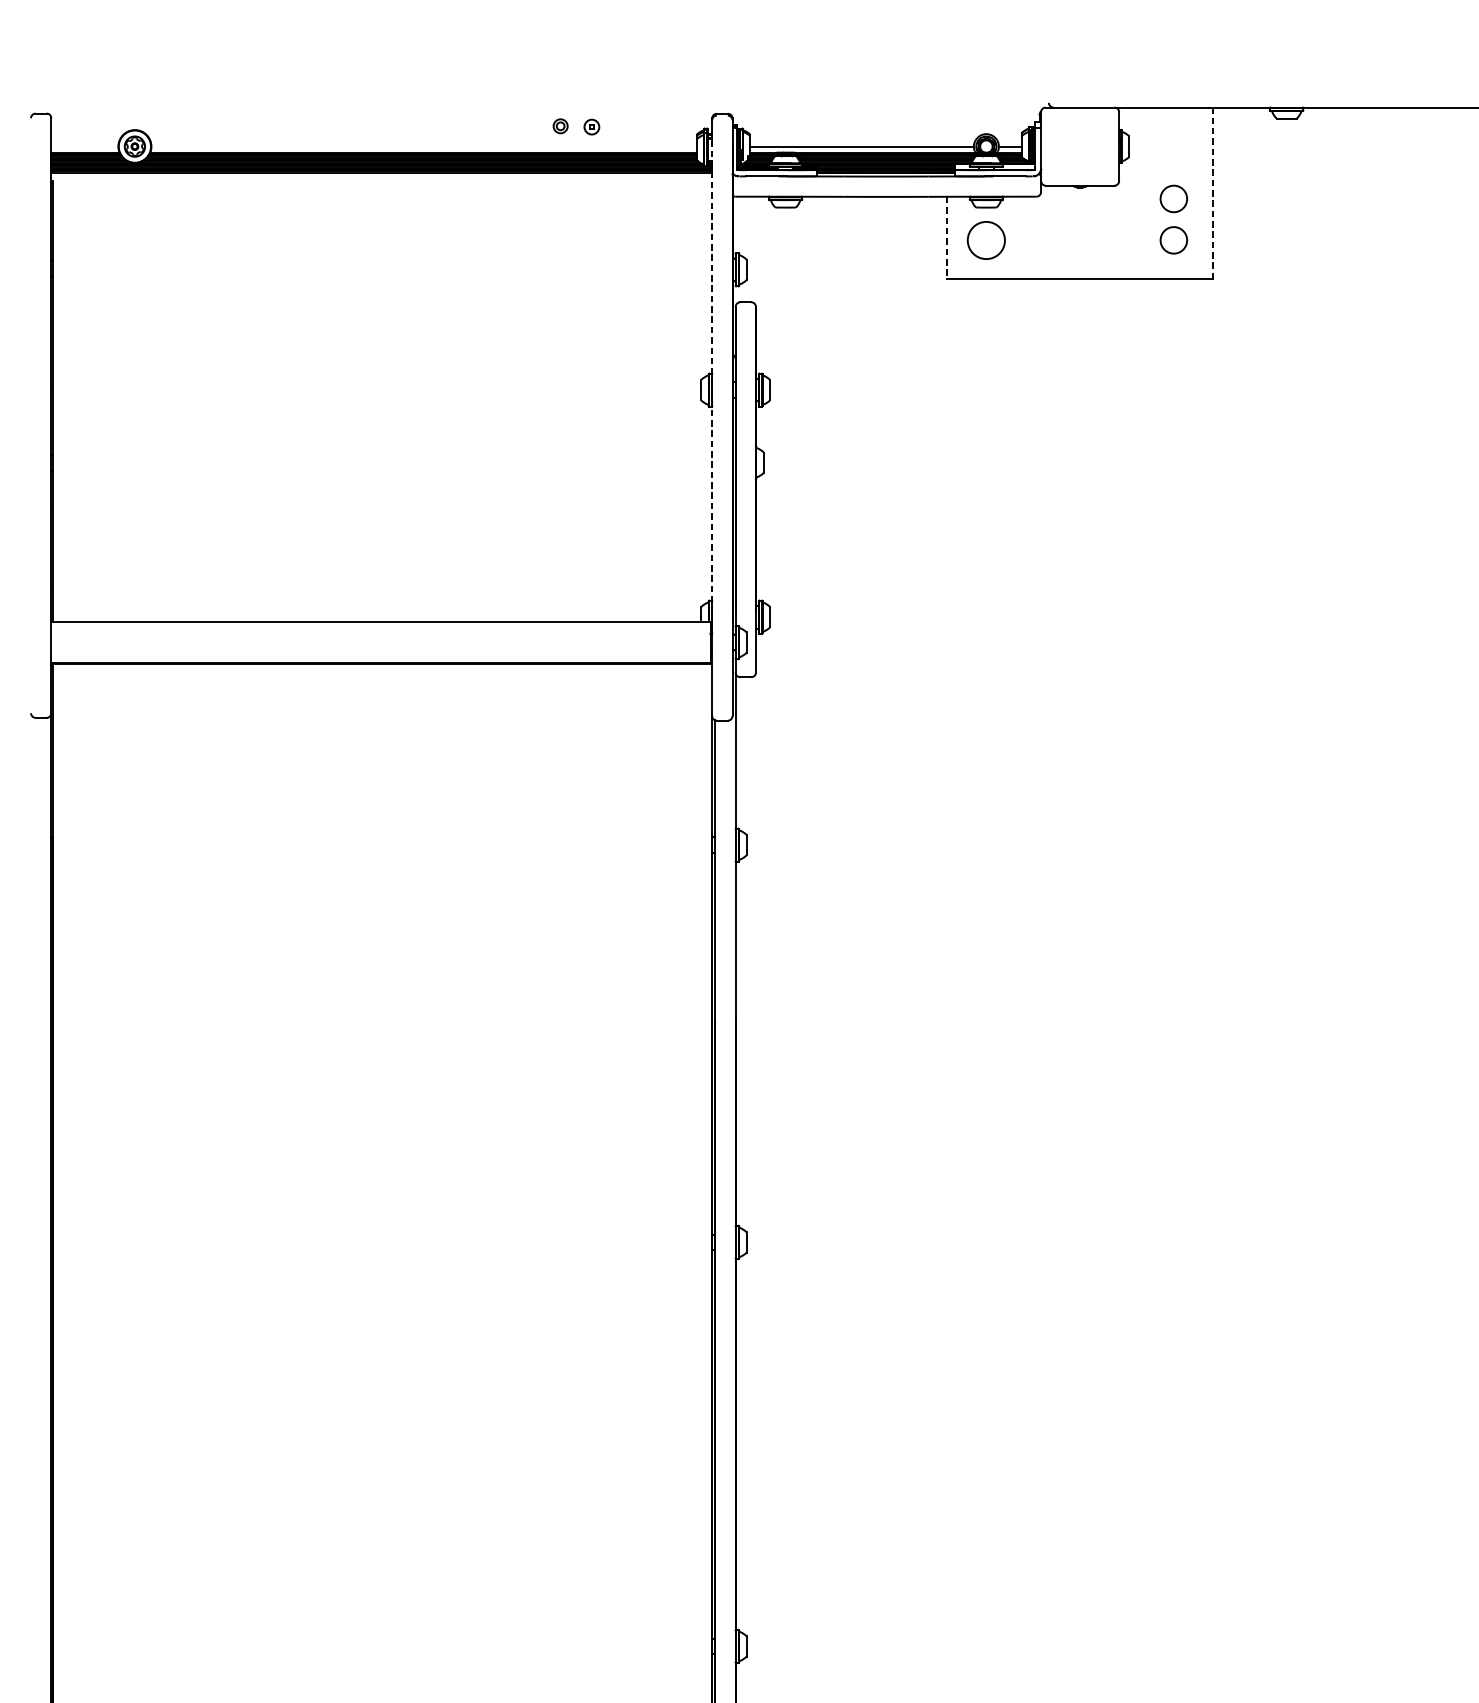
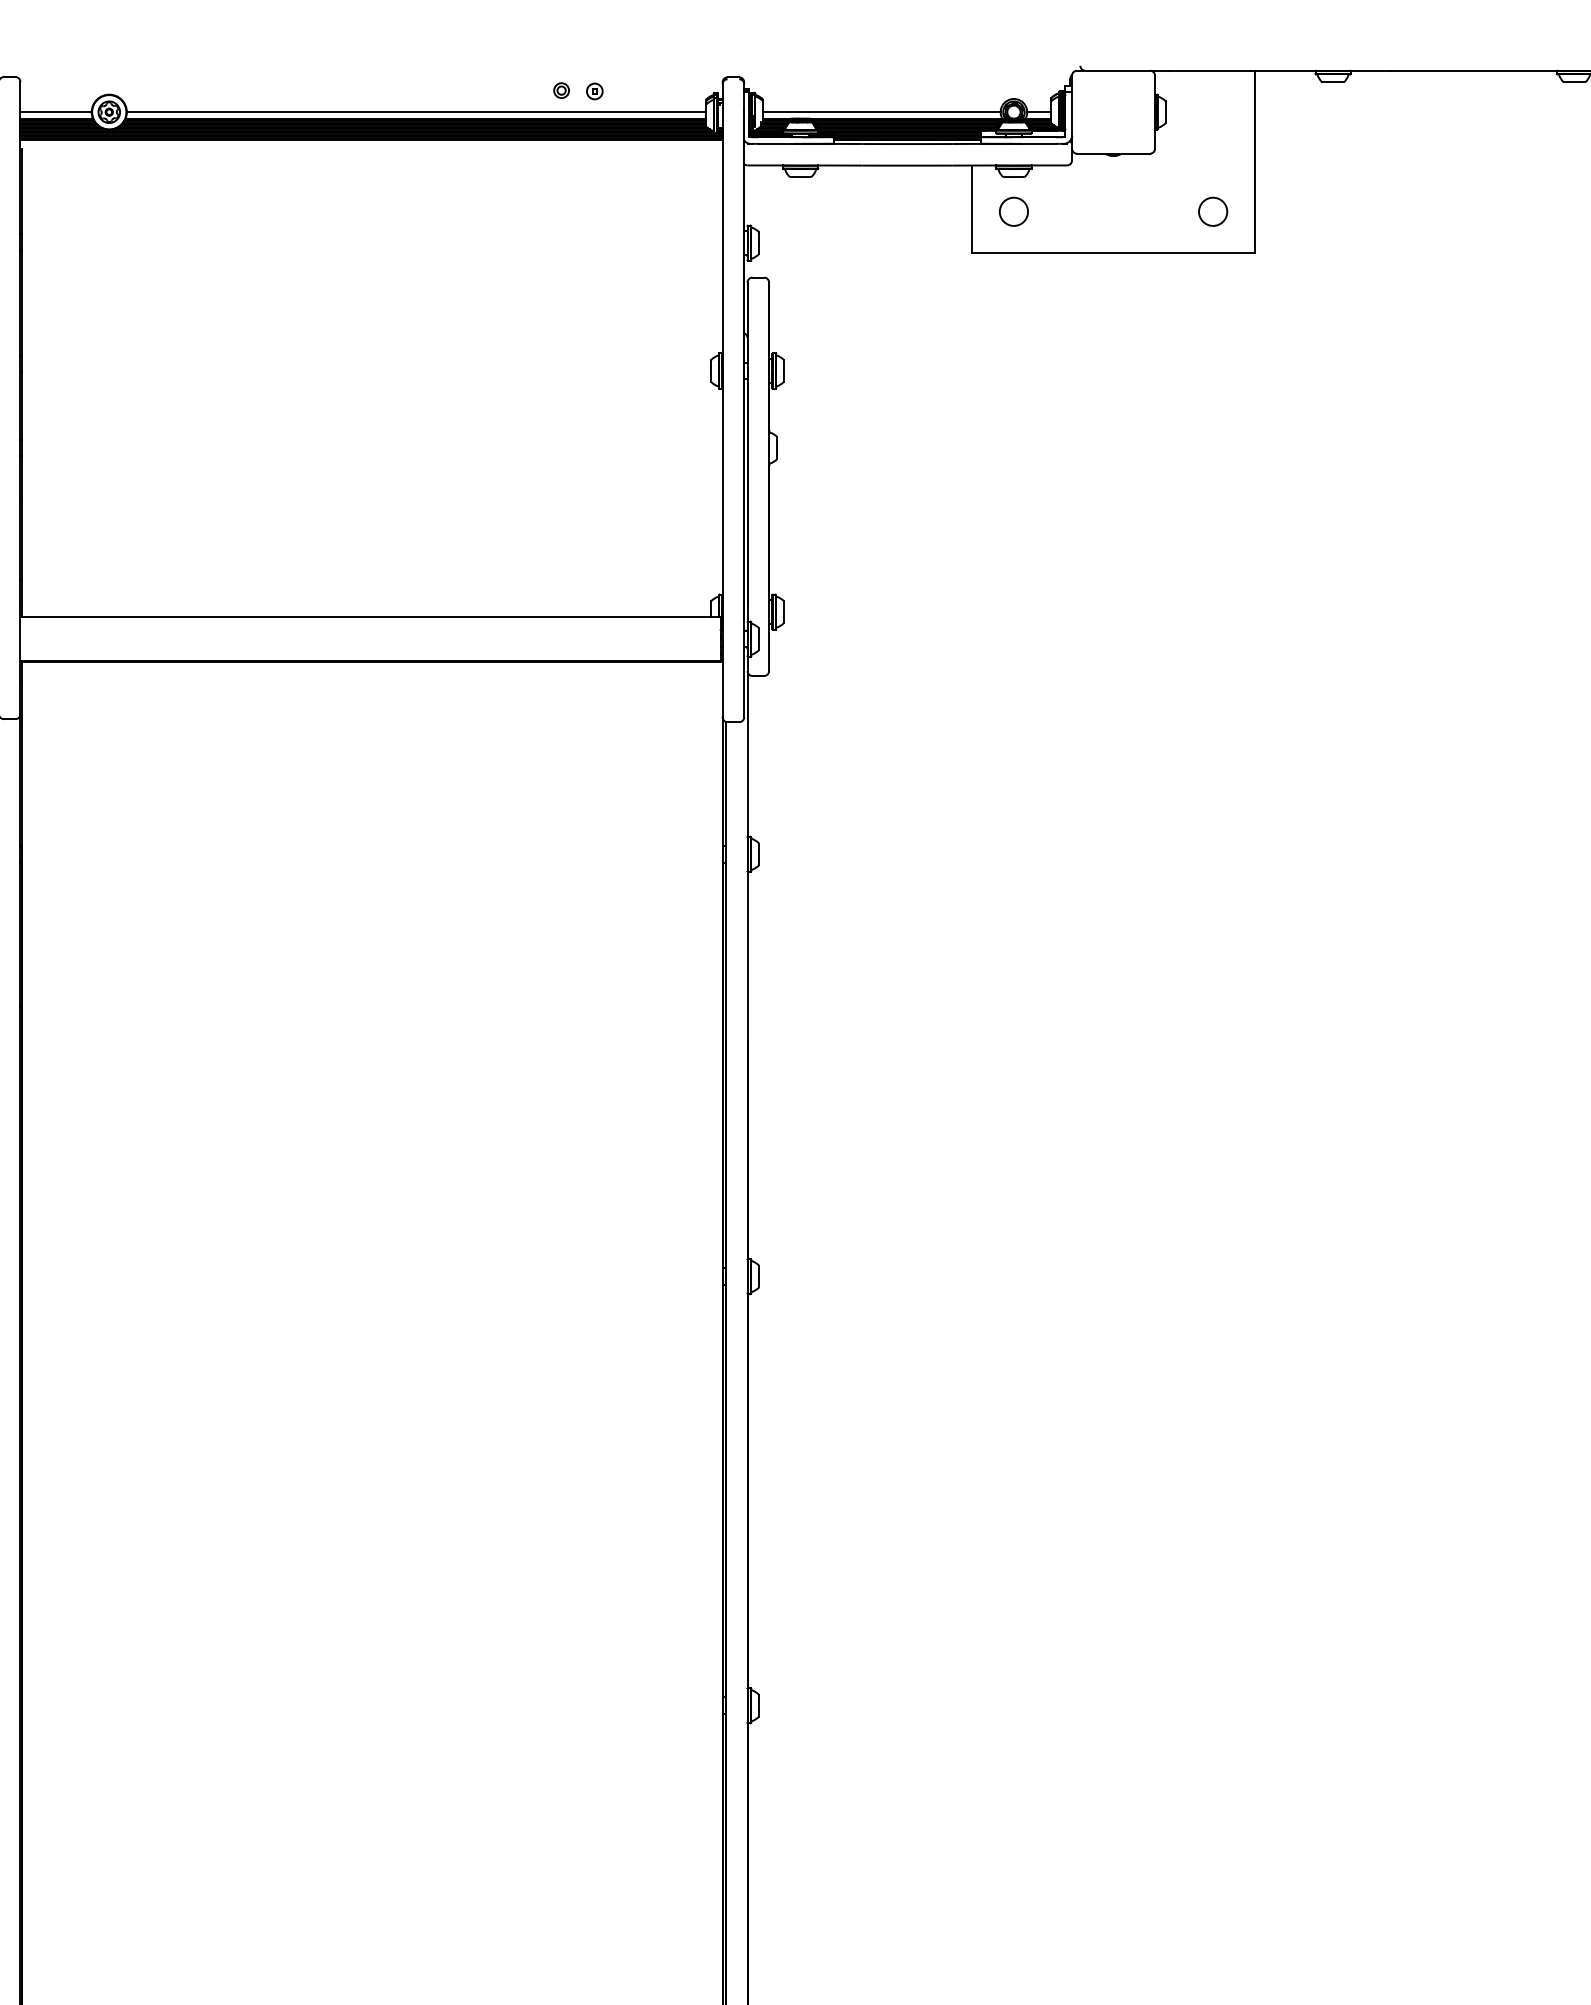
line: (84, 146) -> (55, 112), added
line: (424, 146) -> (416, 112), added
line: (1212, 192) -> (1254, 161), dashed -> solid
circle: (1174, 198) -> (1213, 167), removed
line: (947, 238) -> (972, 209), dashed -> solid
circle: (985, 240) -> (1013, 211), size x0.71
line: (712, 382) -> (722, 362), dashed -> solid

